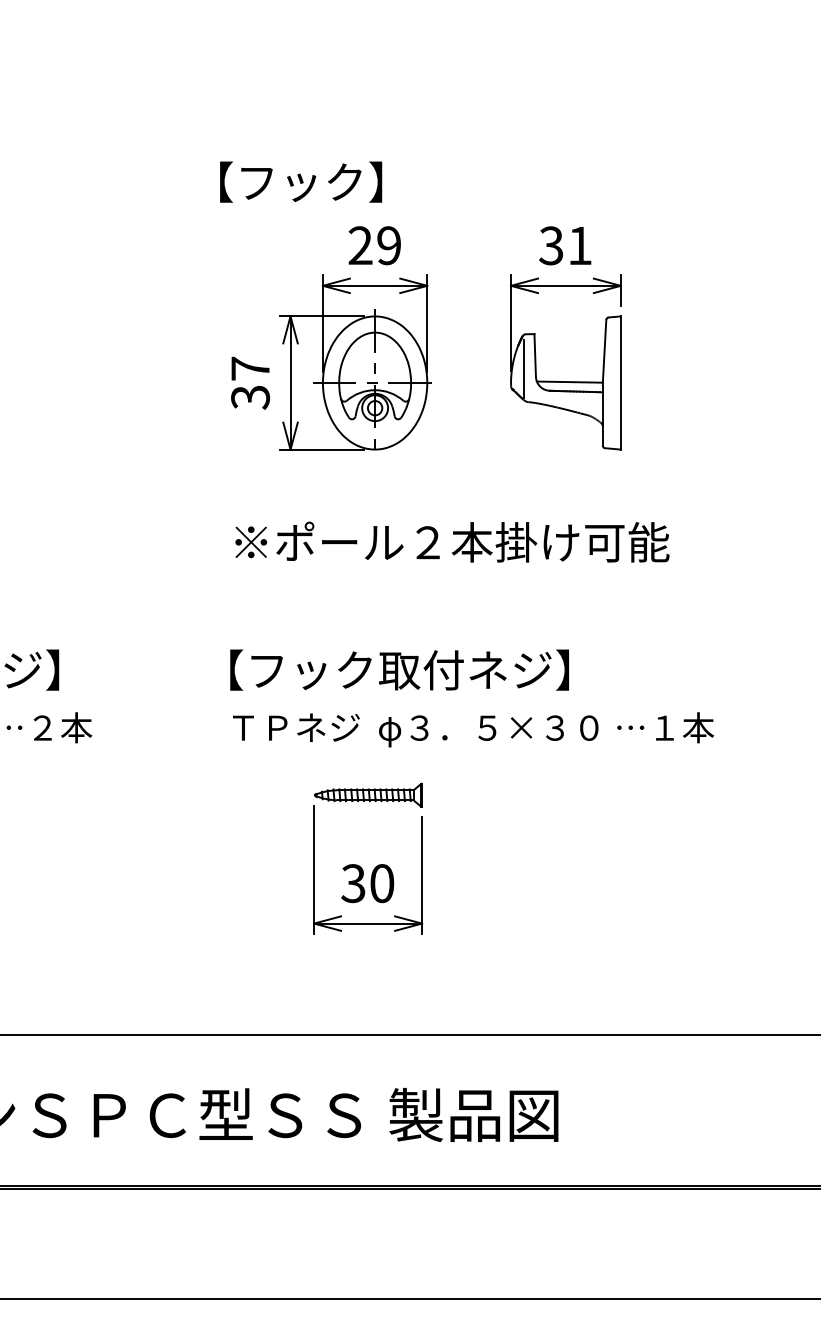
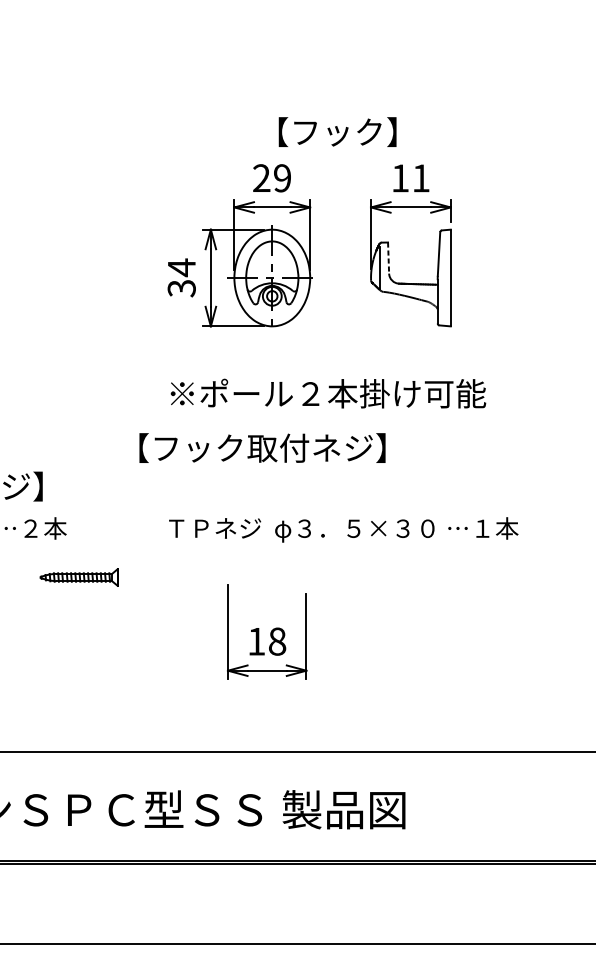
text: (301, 181) -> (337, 131), moved
text: (550, 245) -> (399, 178), 31 -> 11
line: (535, 356) -> (388, 258), solid -> dashed
text: (250, 368) -> (181, 267), 37 -> 34
line: (569, 381) -> (413, 276), removed
text: (399, 669) -> (262, 447), moved
part: (367, 794) -> (78, 576), moved
text: (367, 883) -> (266, 641), 30 -> 18

